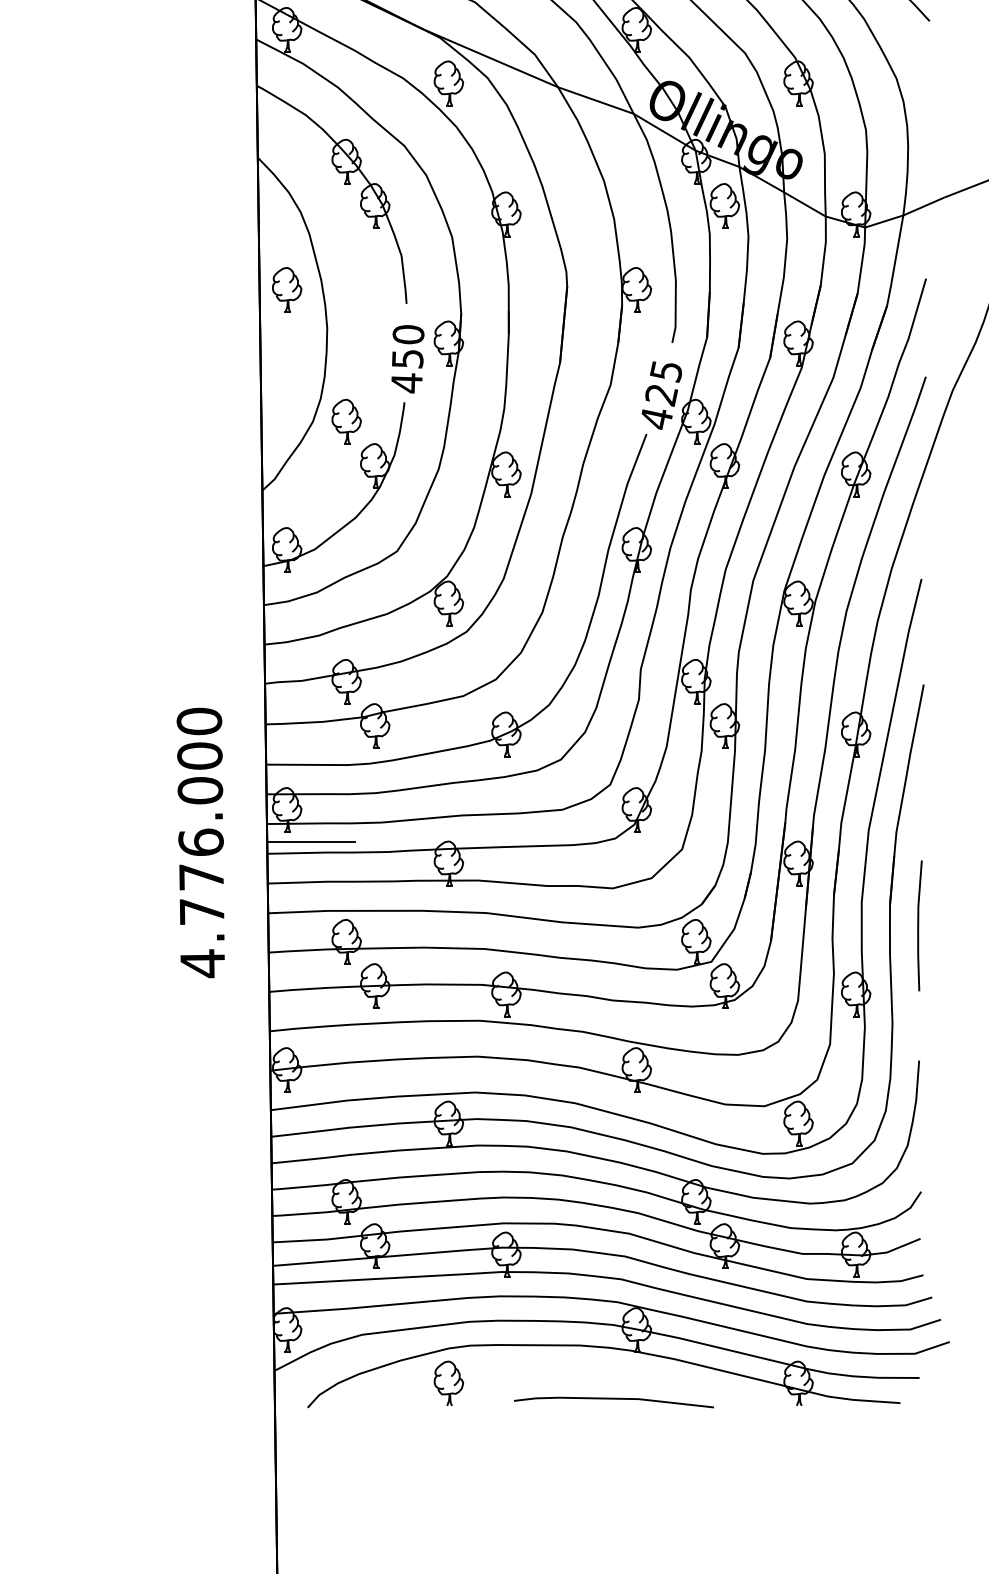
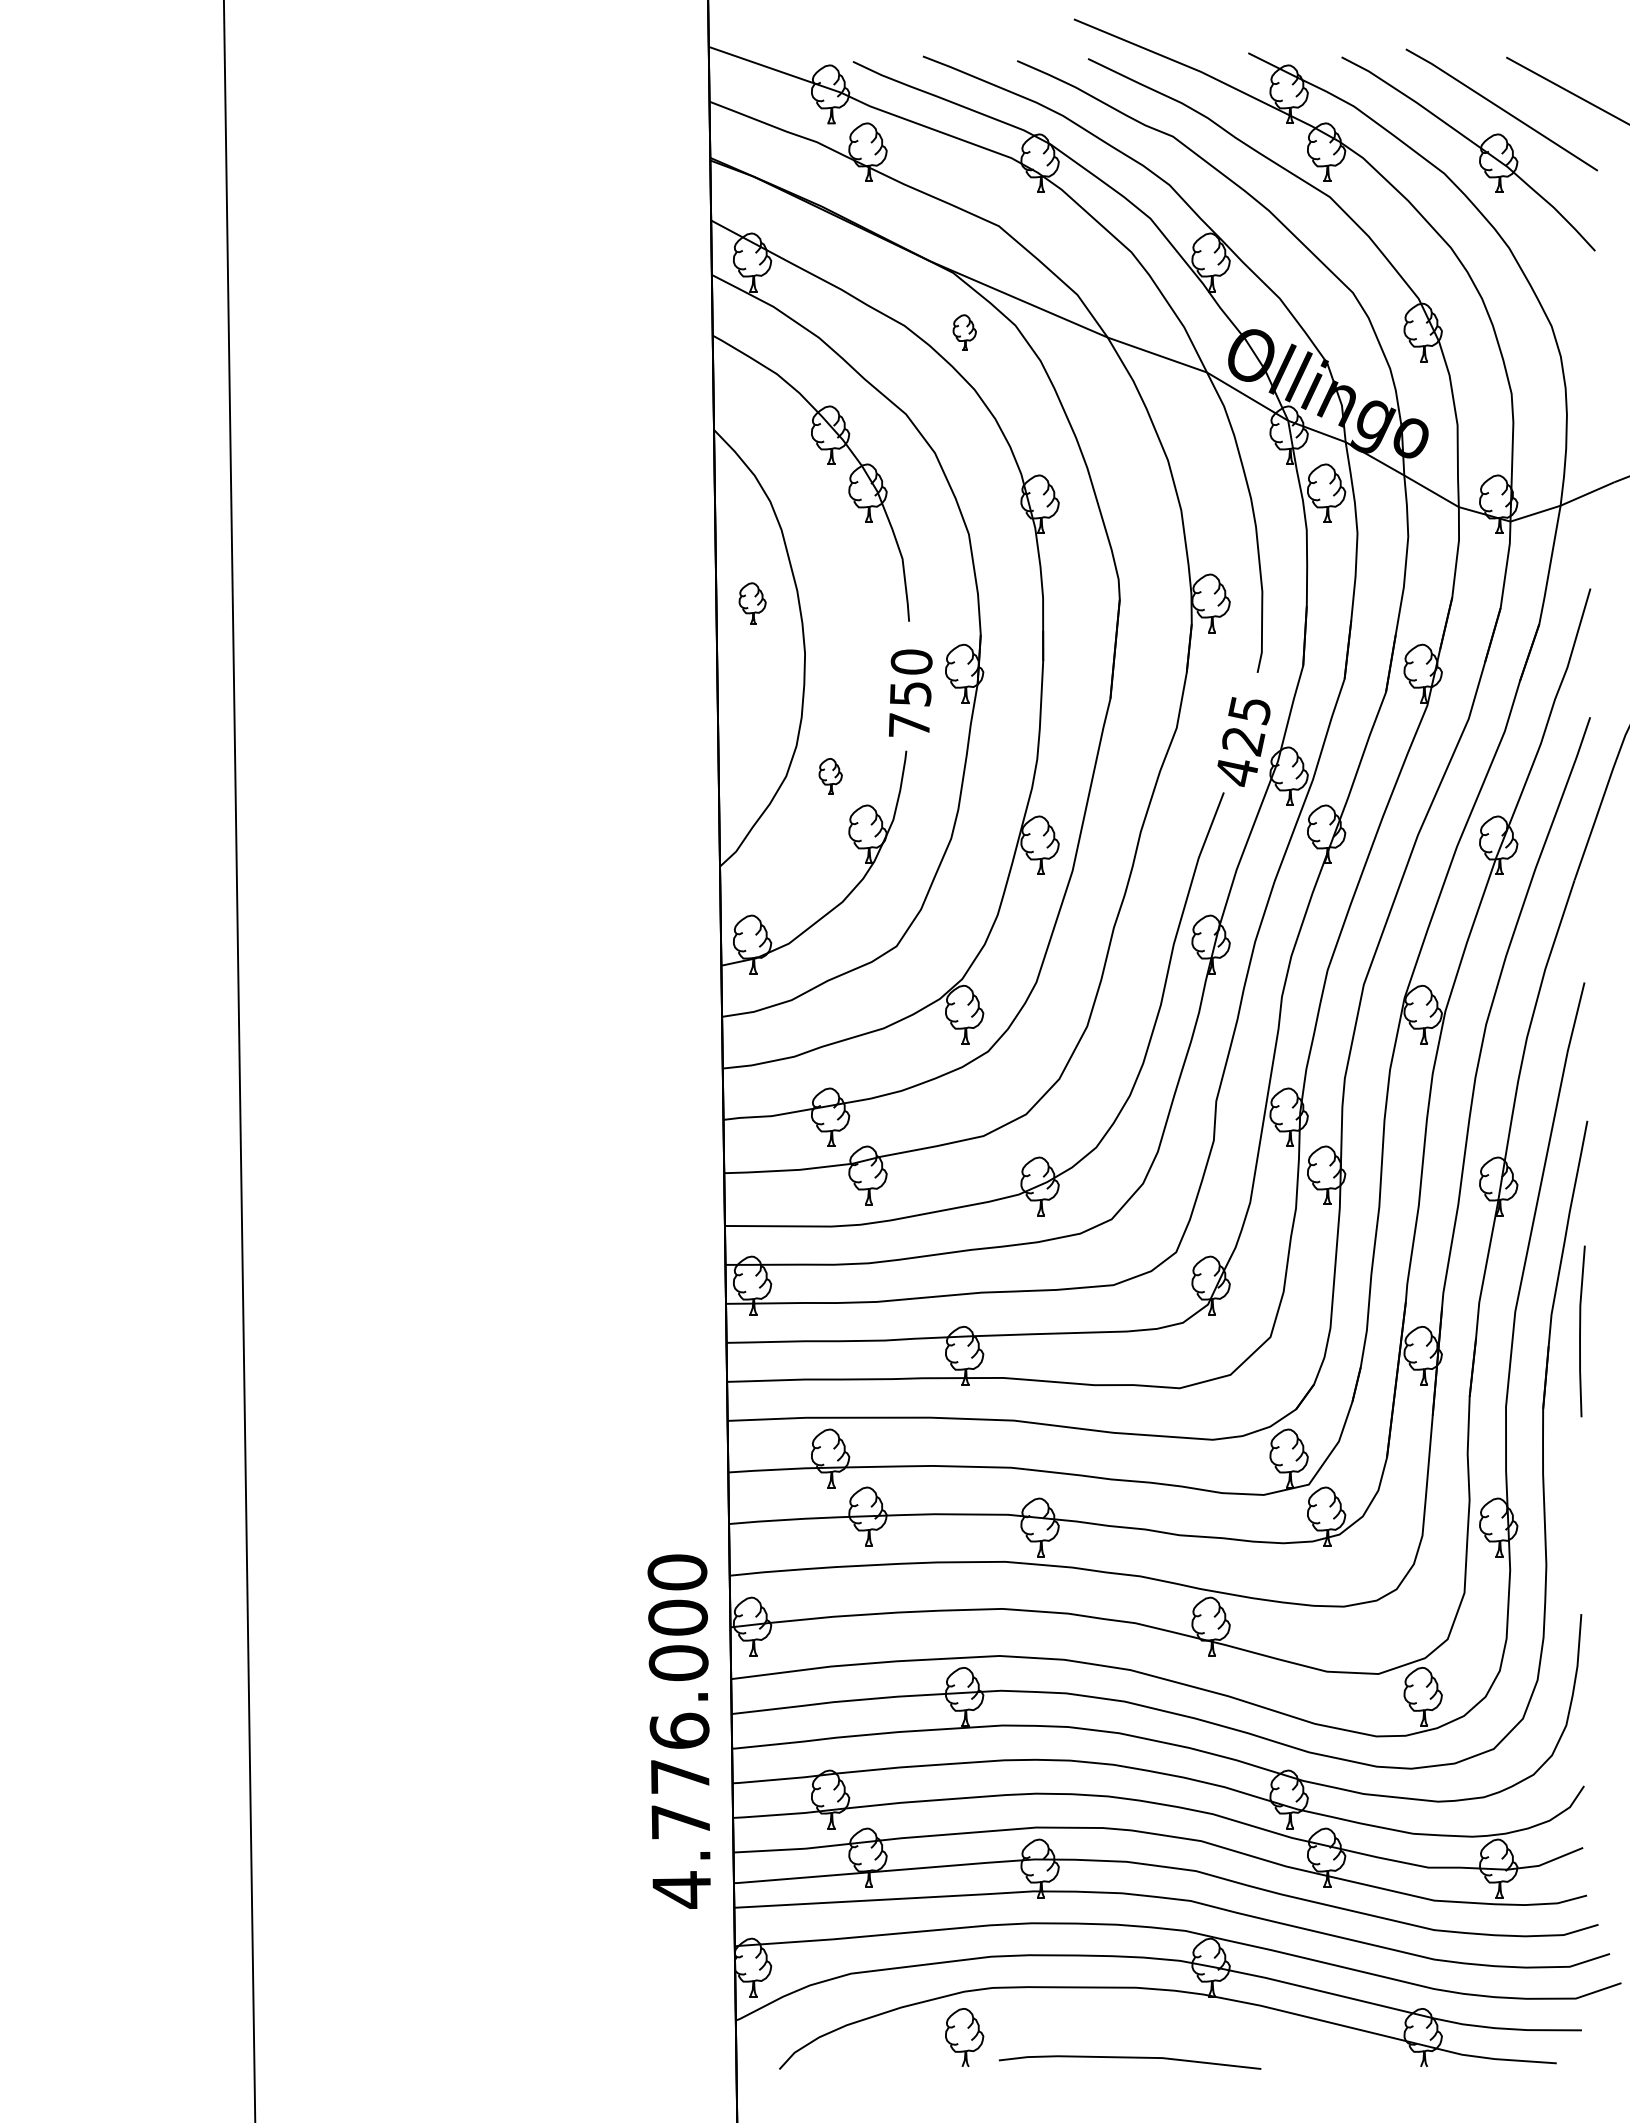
part: (448, 83) -> (964, 332), size x0.6
part: (287, 290) -> (752, 603), size x0.7
text: (406, 383) -> (909, 725), 450 -> 750
part: (346, 421) -> (830, 775), size x0.6
text: (200, 842) -> (678, 1731), moved
line: (310, 842) -> (783, 1327), removed
line: (918, 925) -> (1580, 1331), moved
line: (613, 1399) -> (1129, 2058), moved

